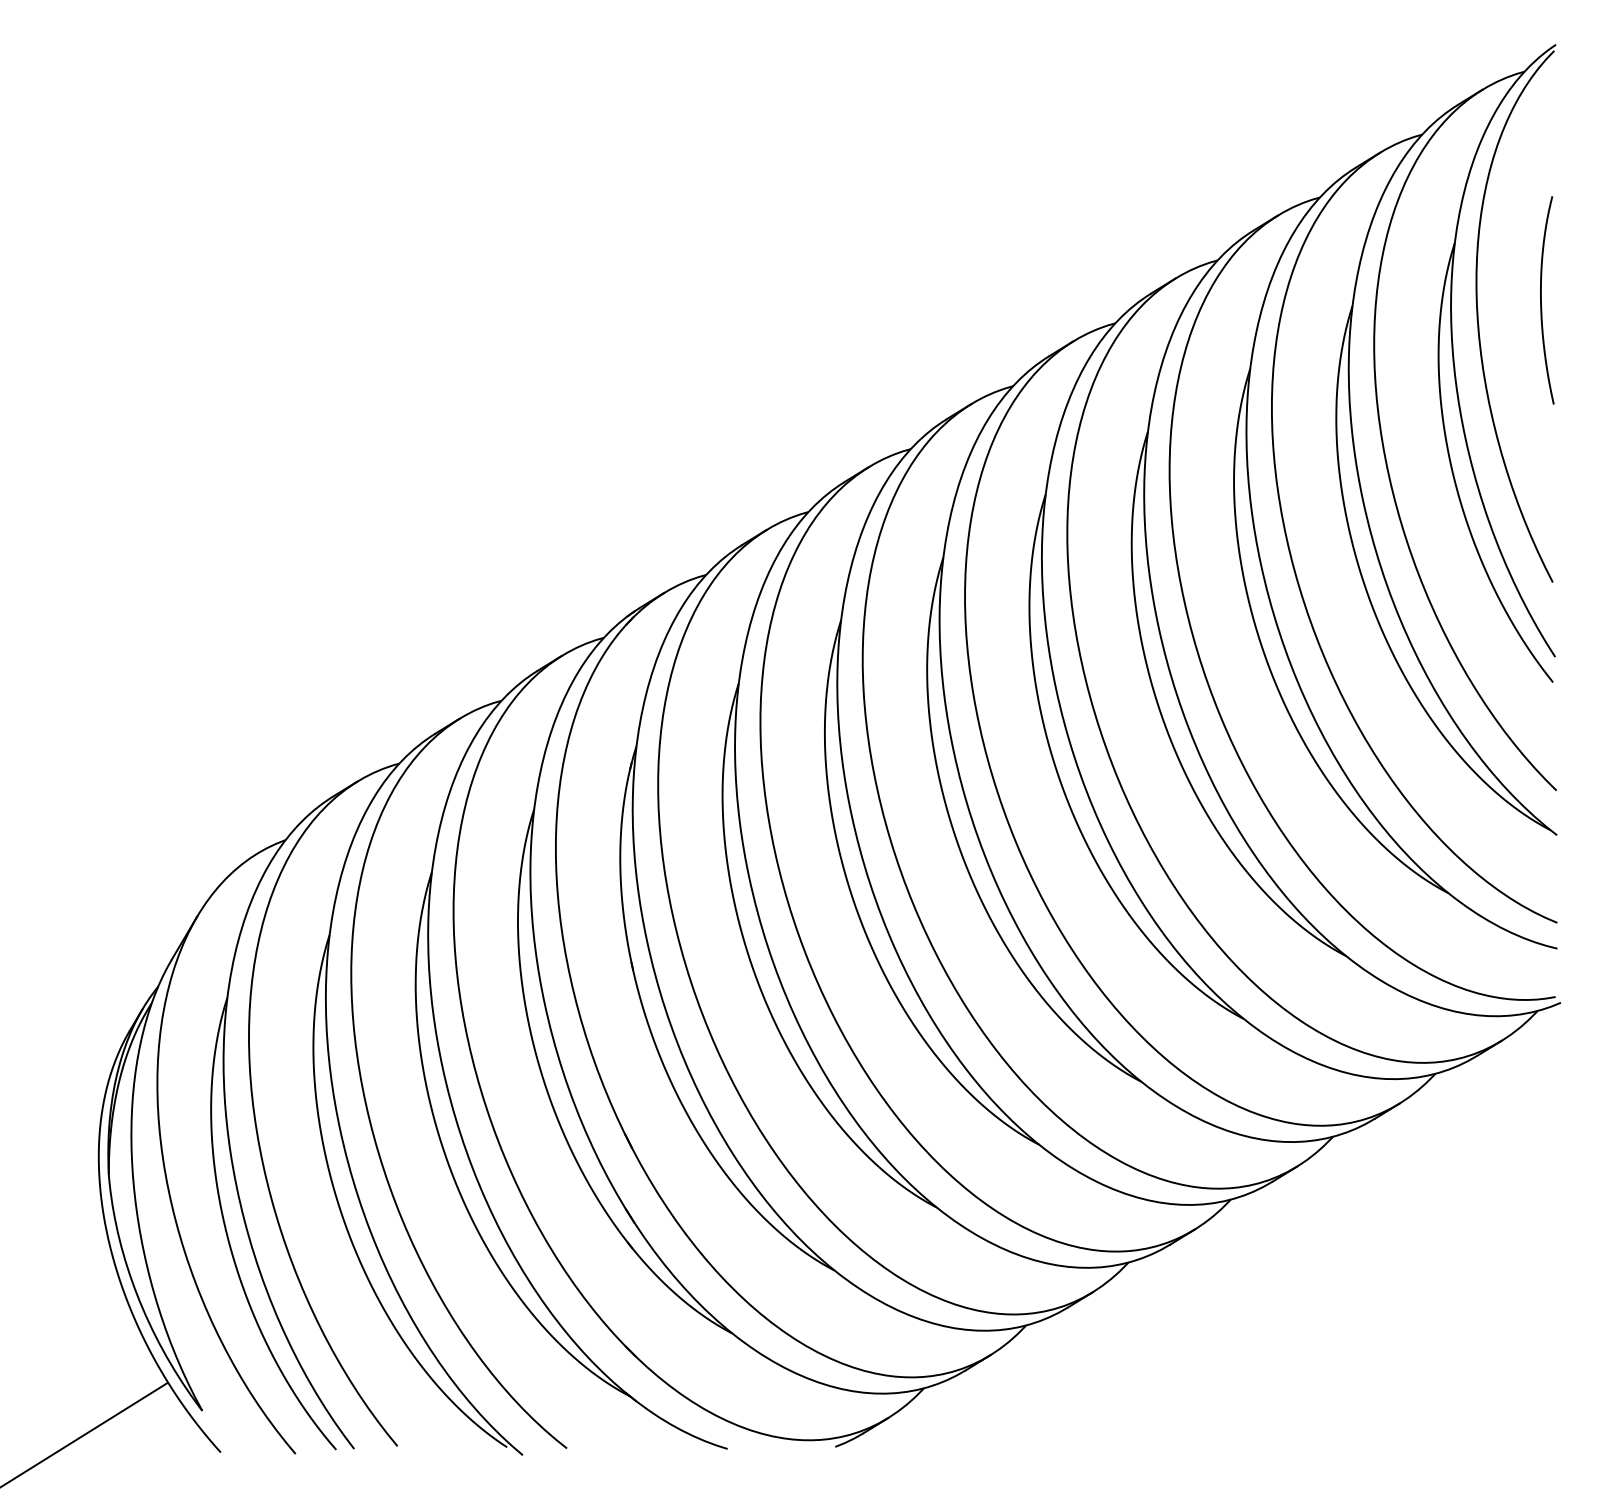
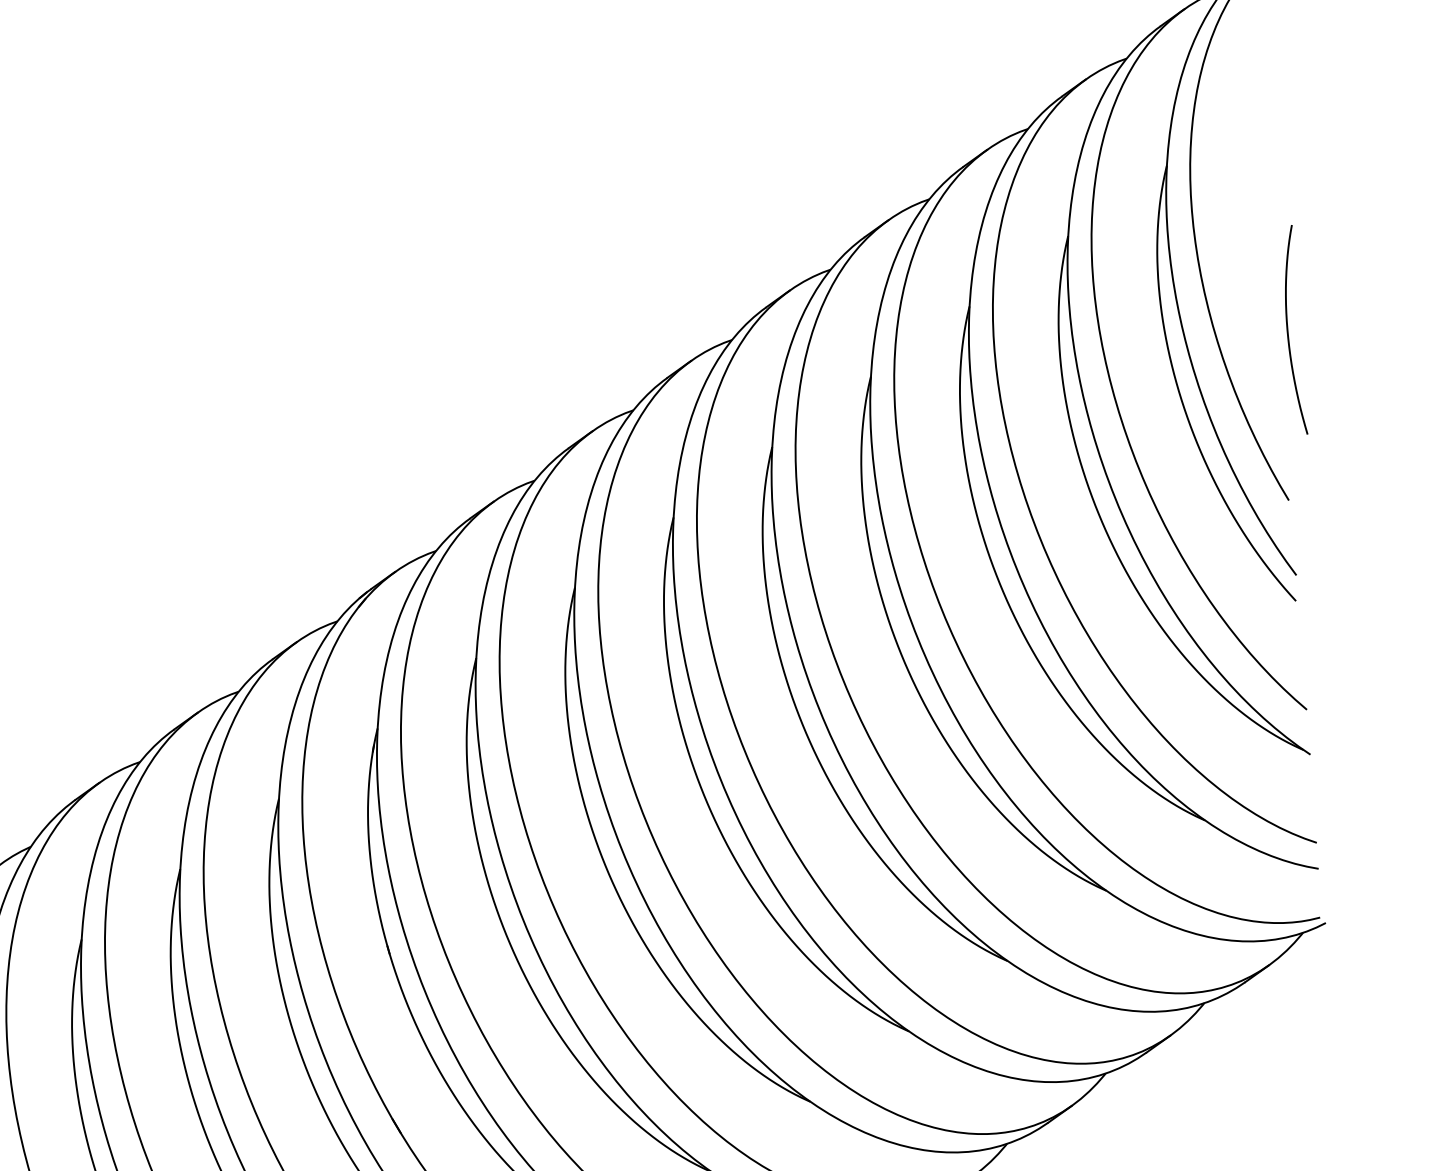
curve: (1541, 300) -> (1288, 330), moved

